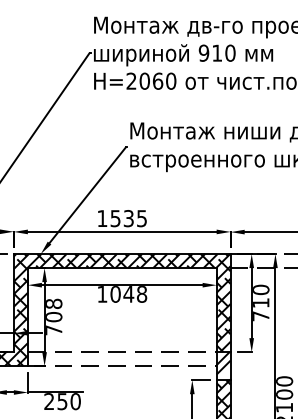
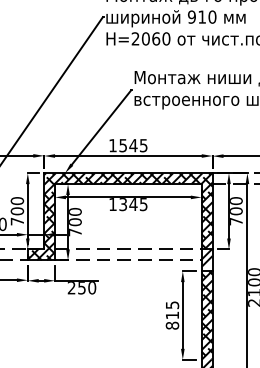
text: (128, 218) -> (133, 145), 1535 -> 1545
text: (128, 294) -> (133, 204), 1048 -> 1345
text: (54, 303) -> (75, 211), 708 -> 700
text: (261, 303) -> (236, 211), 710 -> 700

